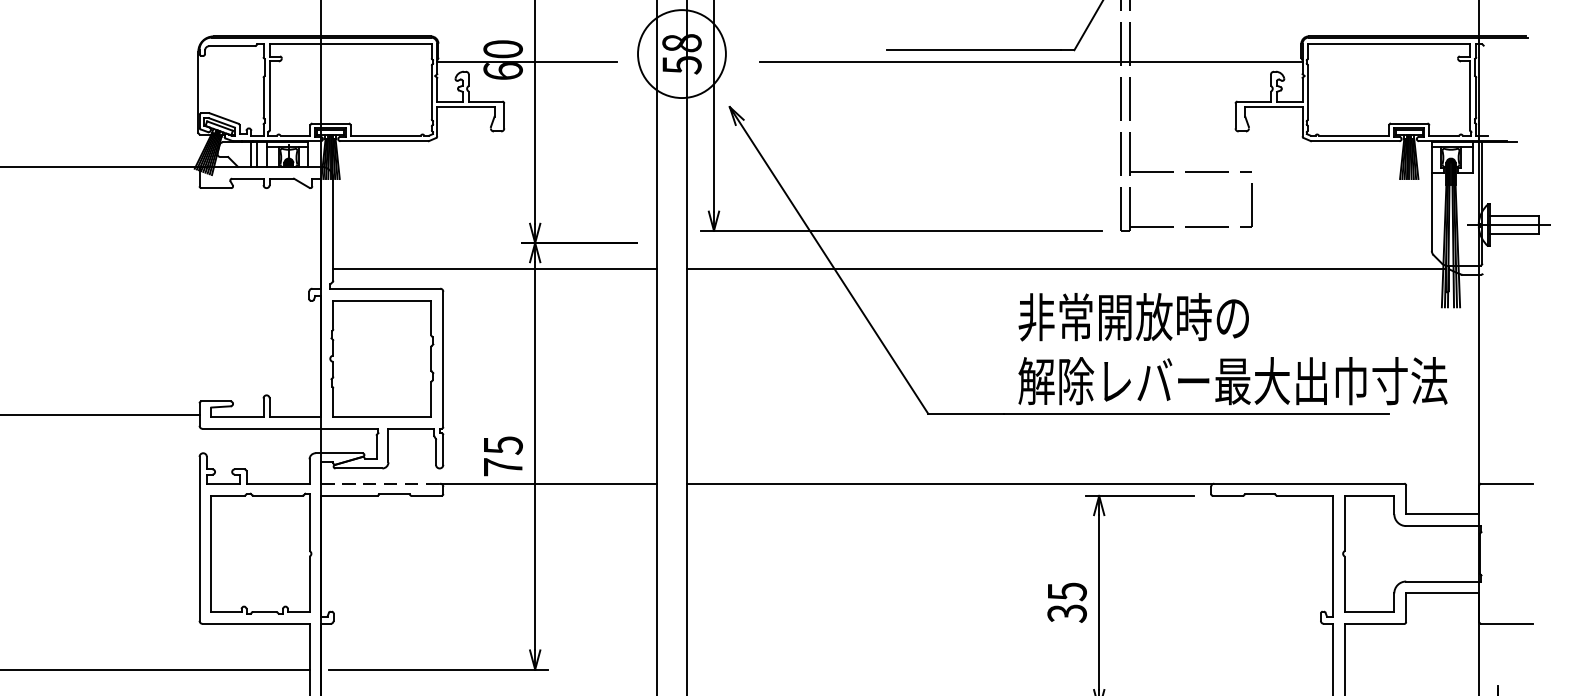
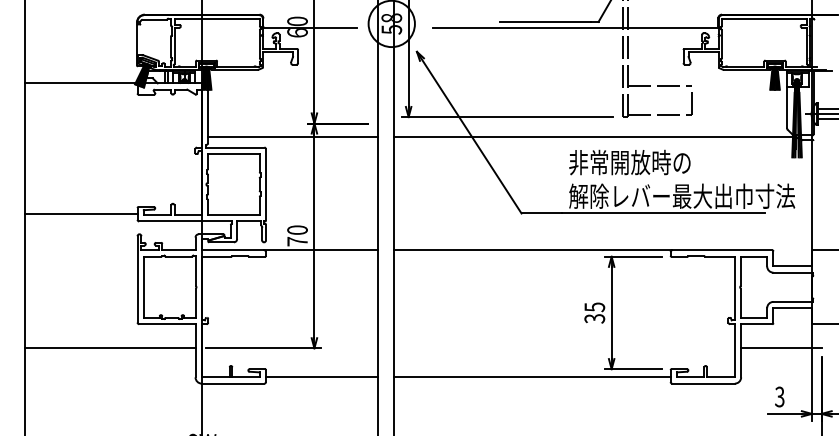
text: (503, 446) -> (297, 230), 75 -> 70
line: (381, 483) -> (233, 250), dashed -> solid
line: (1421, 669) -> (781, 348), added

